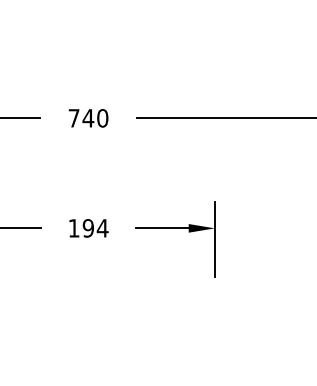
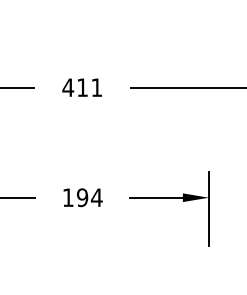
text: (88, 118) -> (82, 87), 740 -> 411

